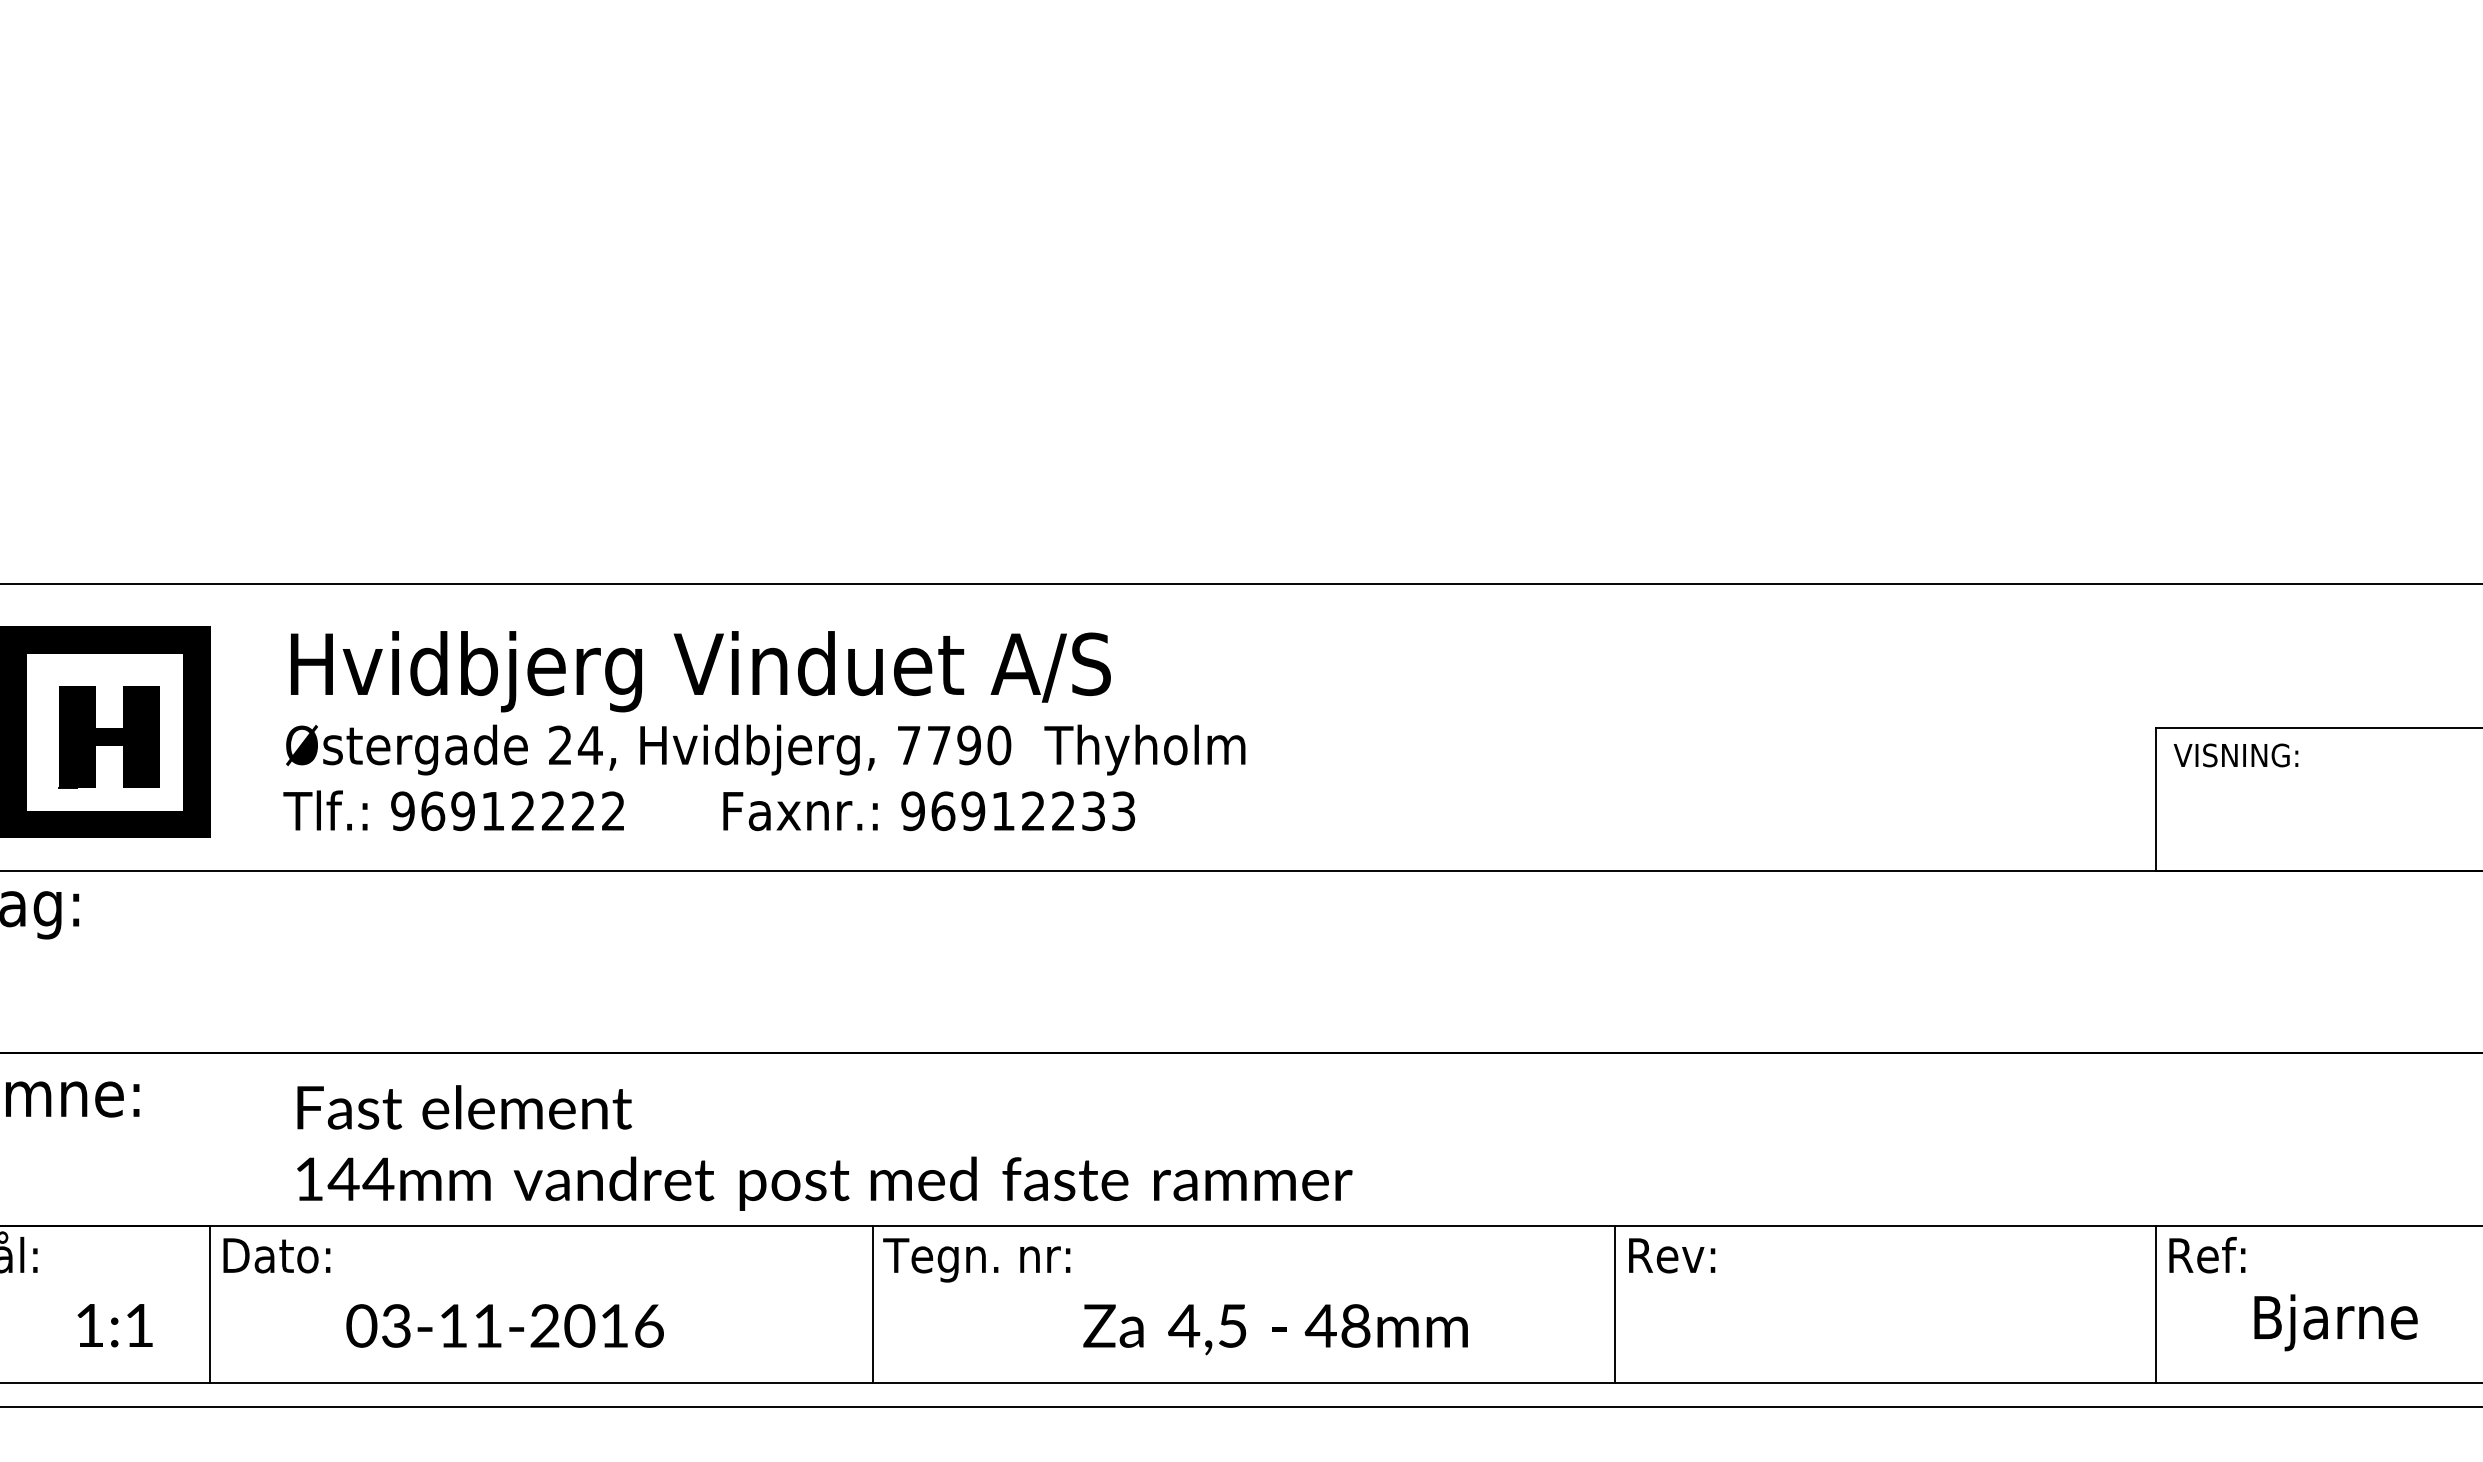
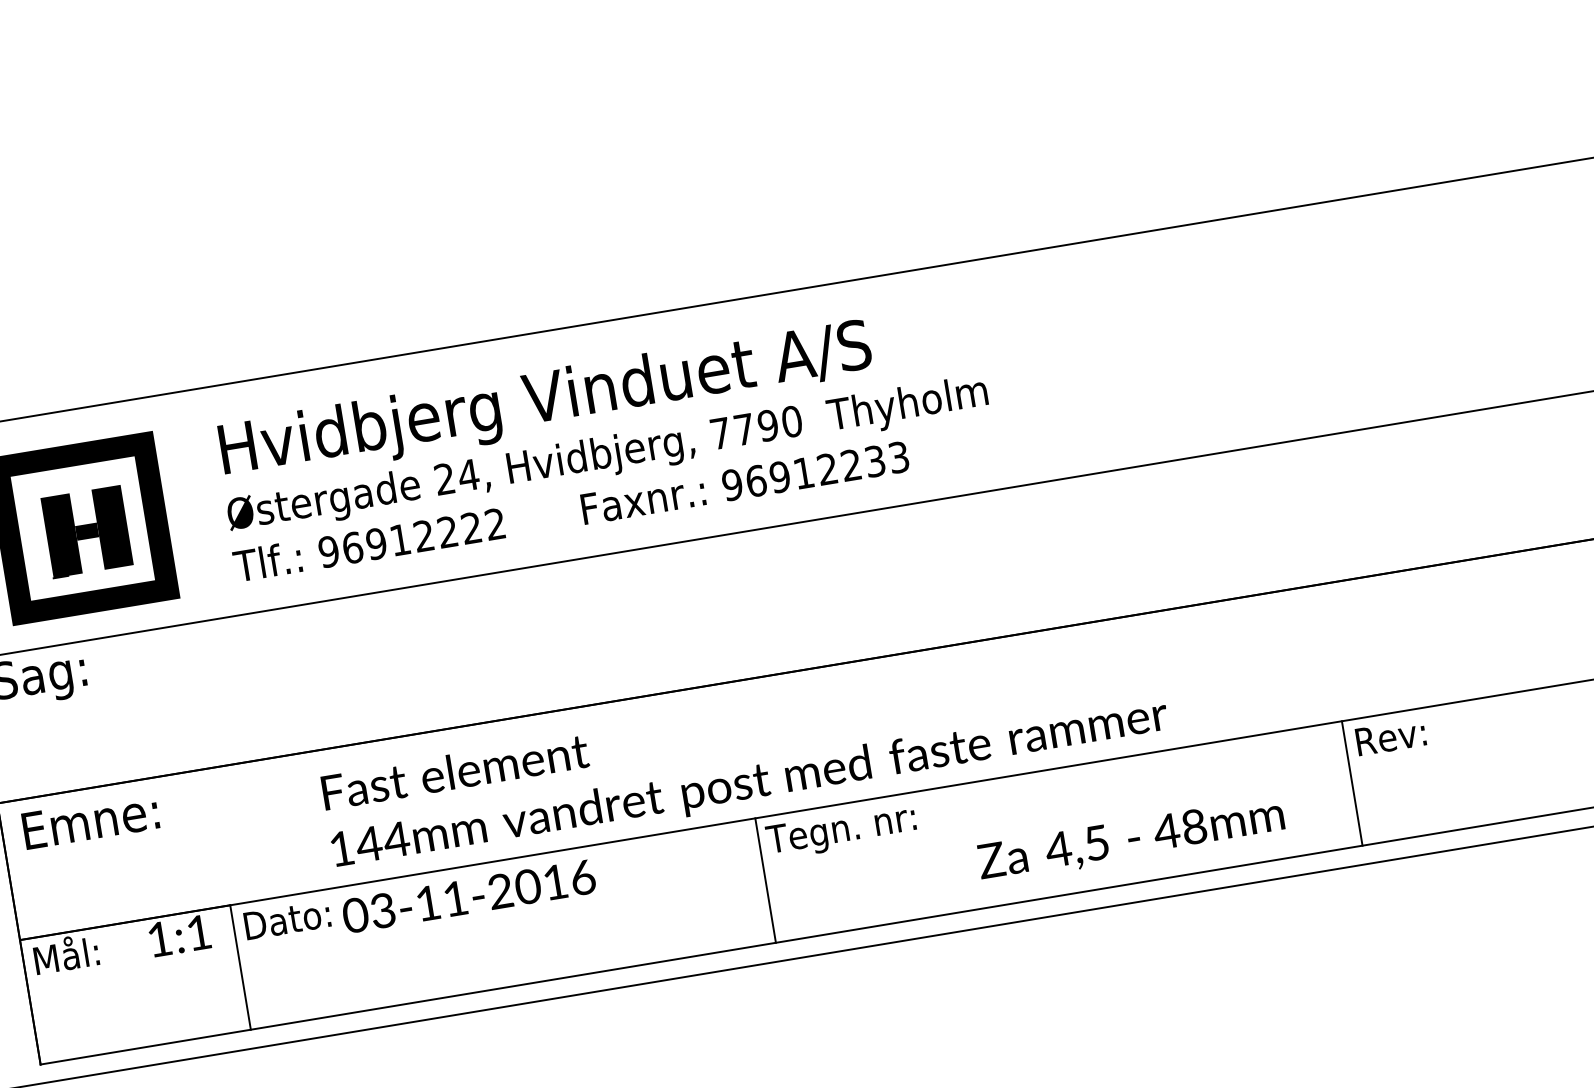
text: (824, 1147) -> (745, 756), moved
text: (114, 1325) -> (179, 935), moved
text: (504, 1325) -> (468, 896), moved
text: (1275, 1329) -> (1131, 840), moved

